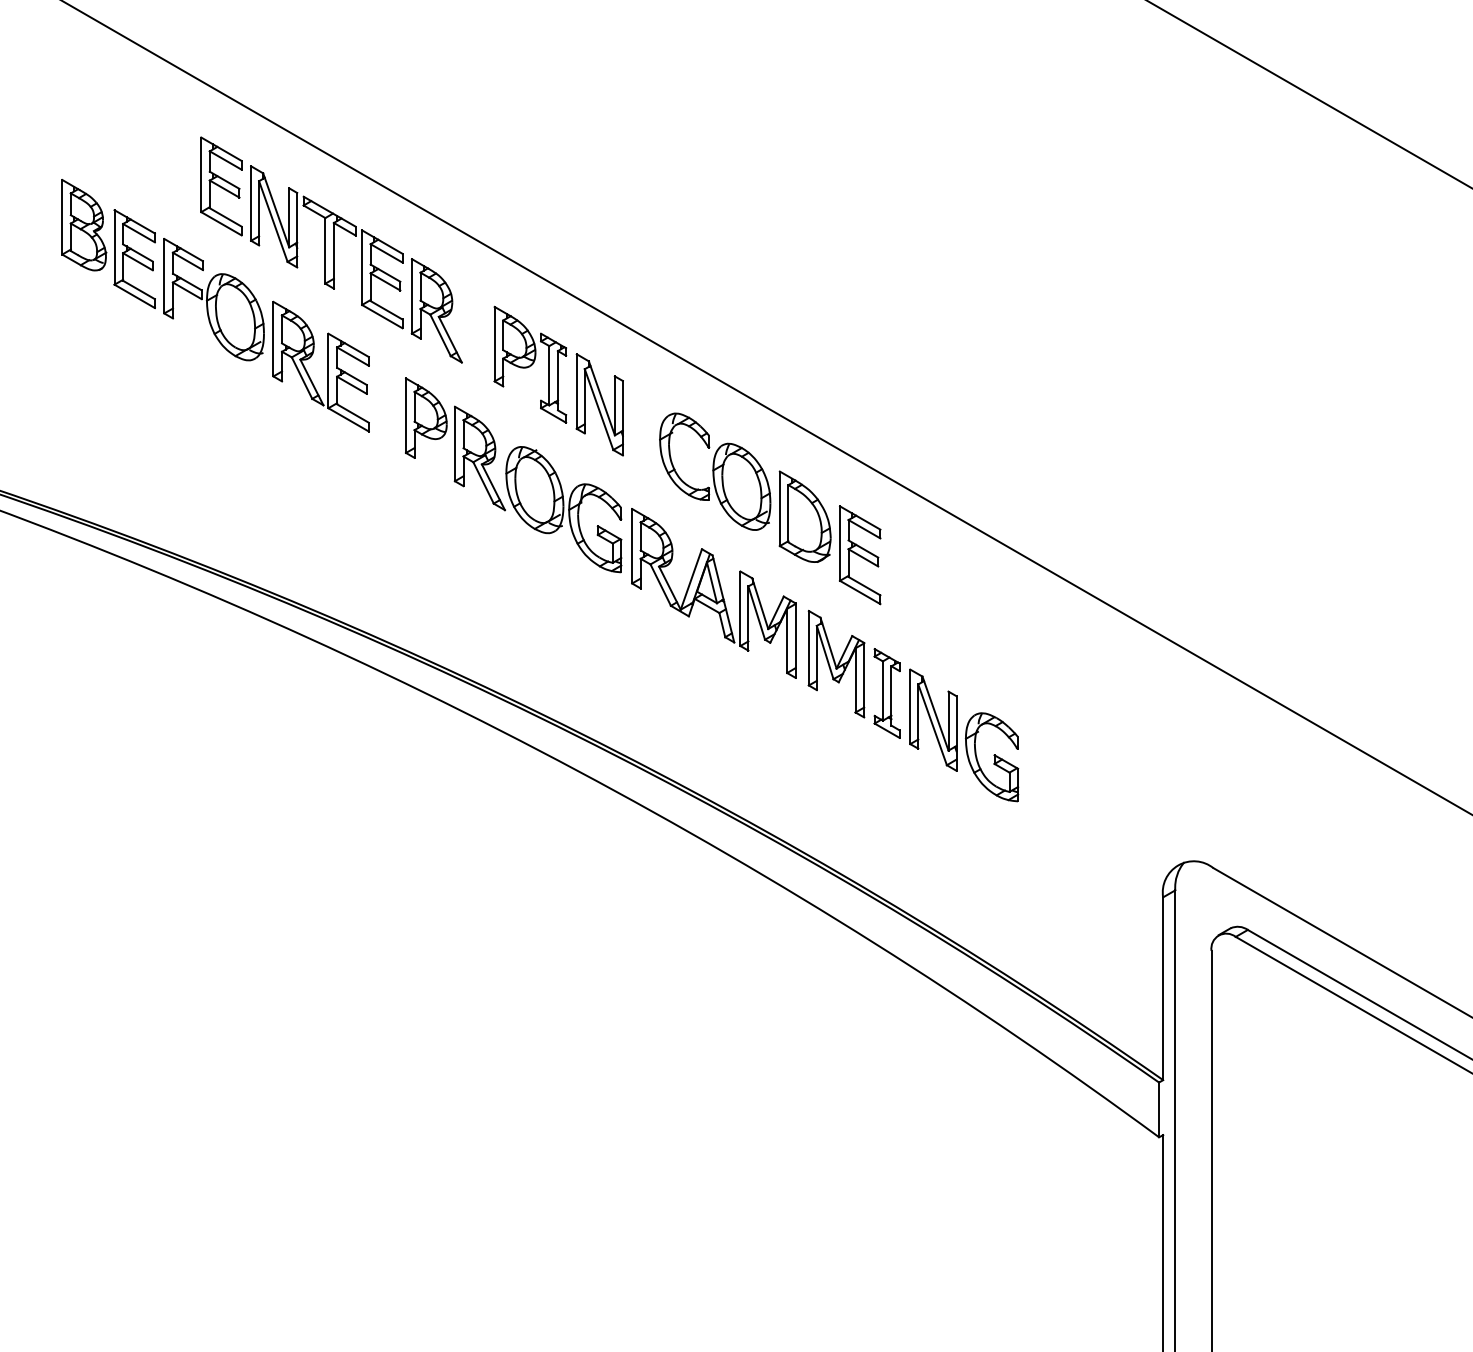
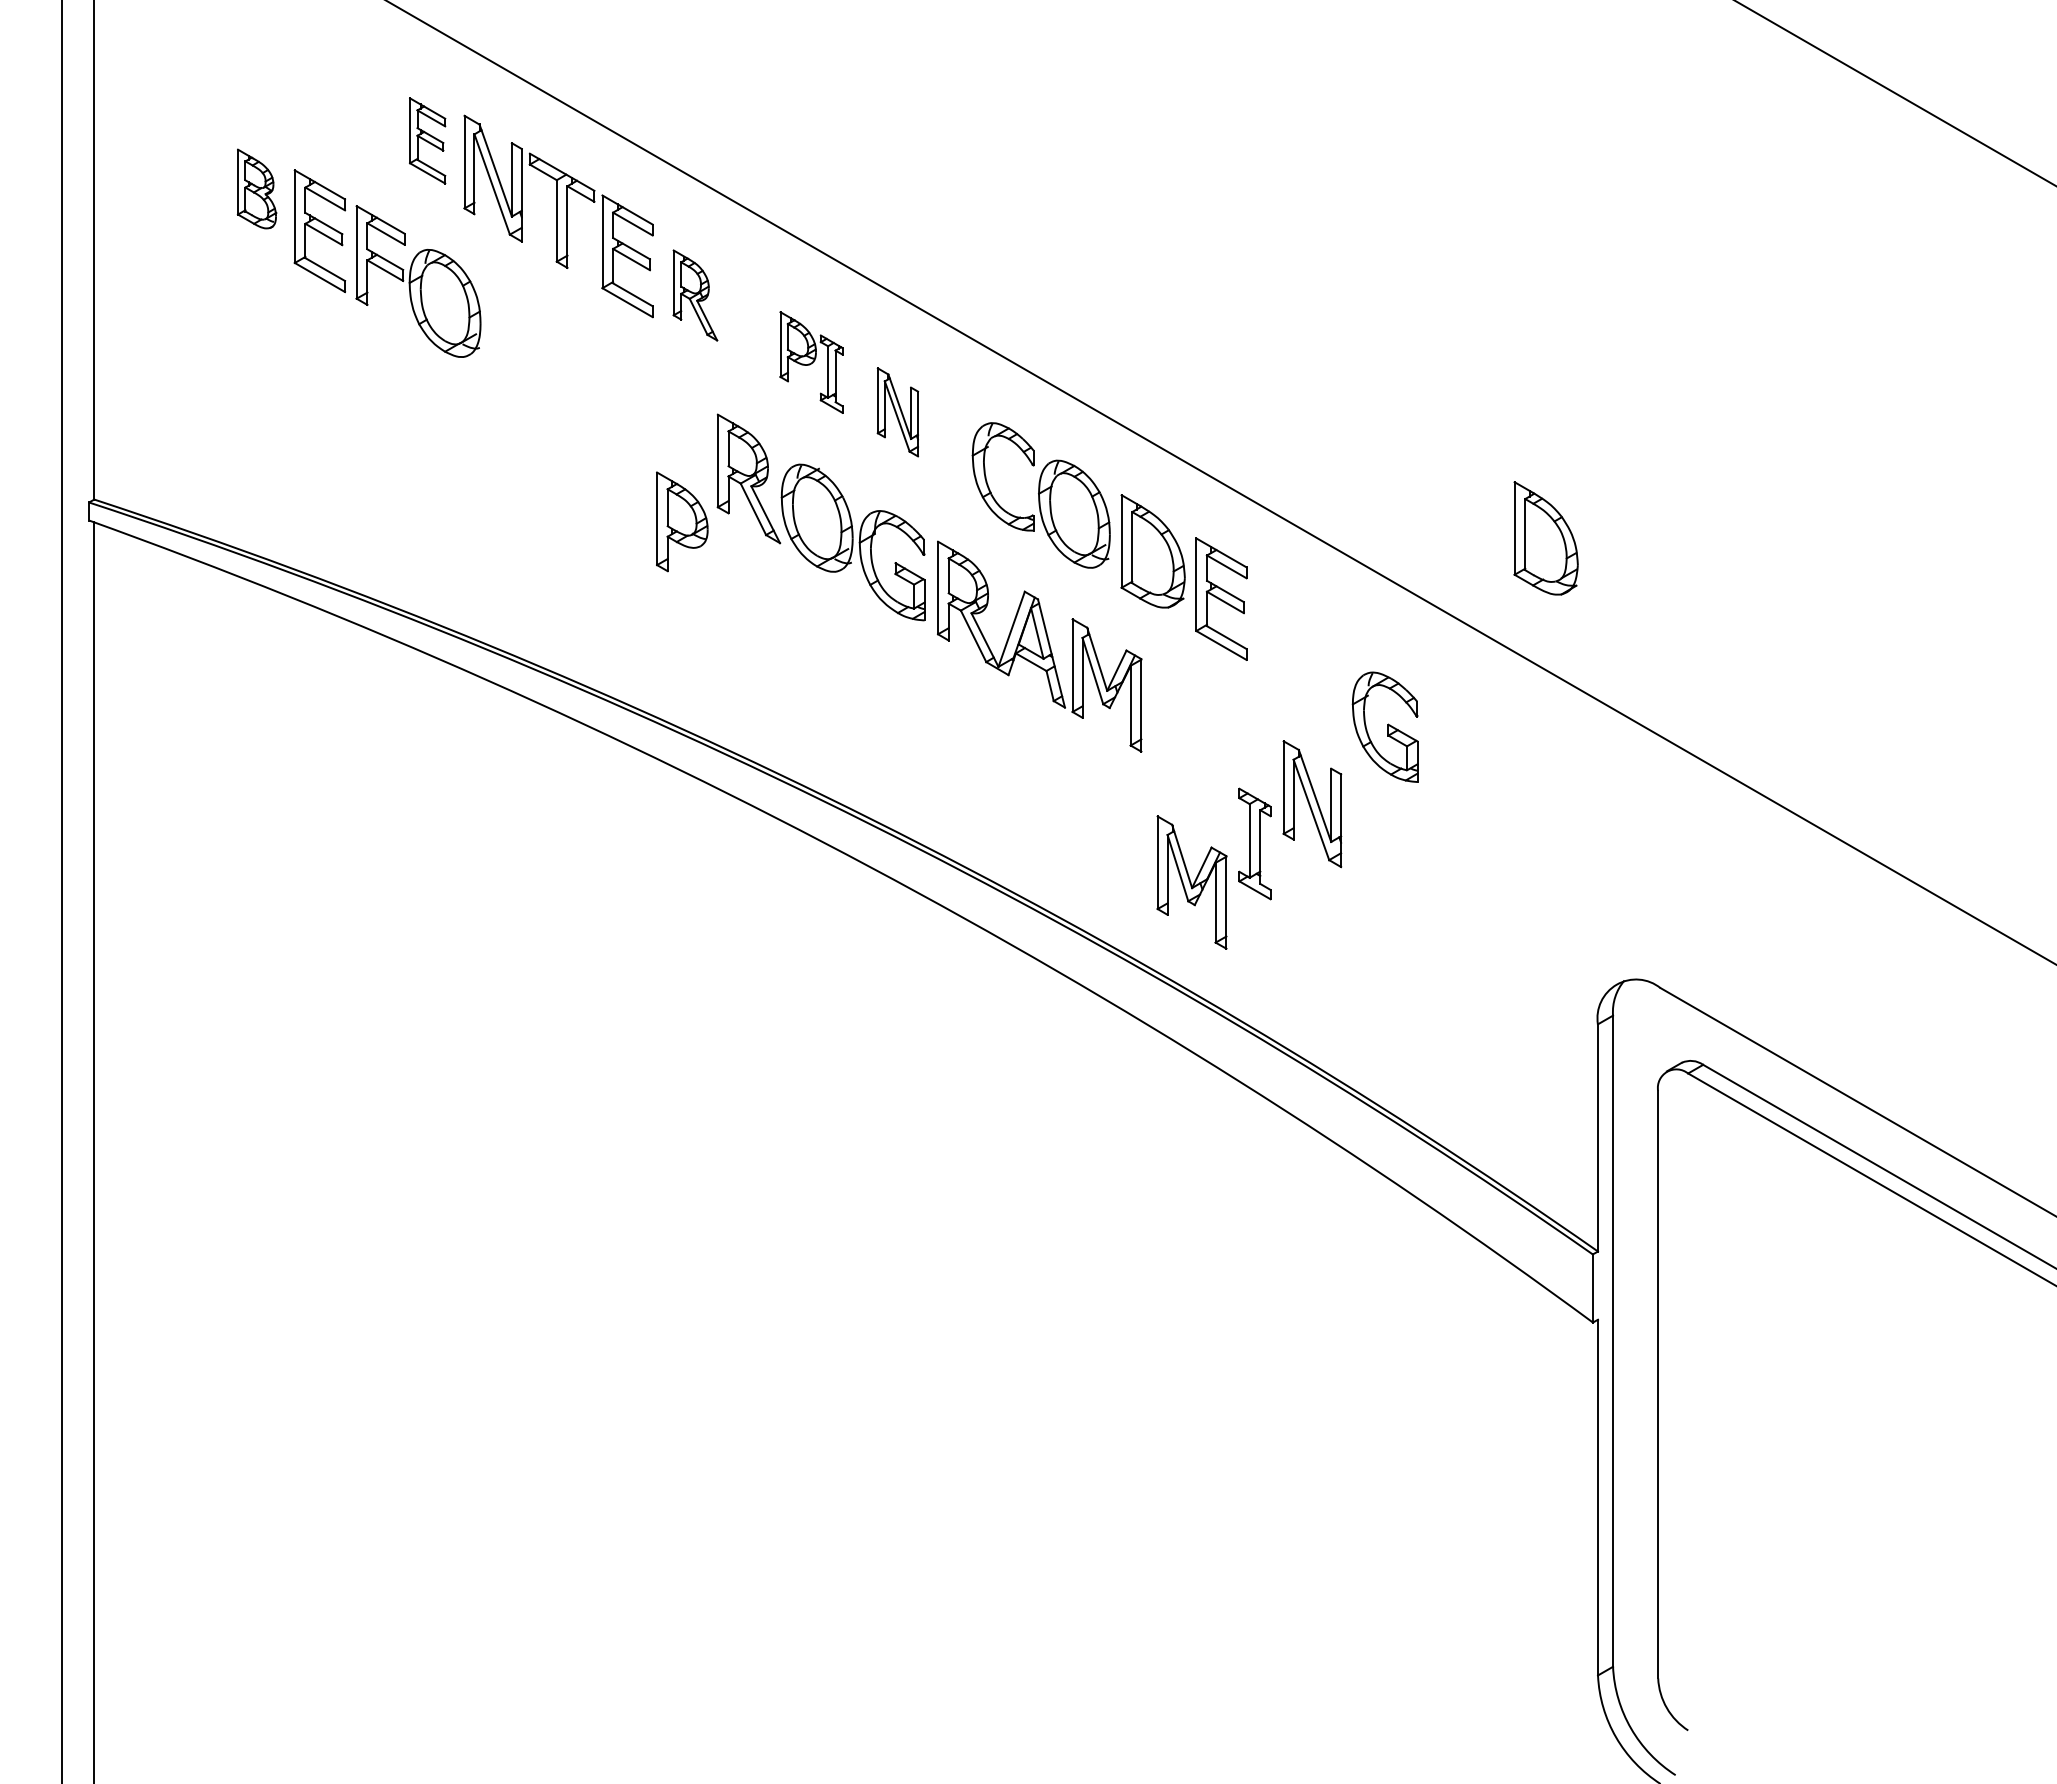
part: (221, 186) -> (427, 140), size x0.7
part: (83, 224) -> (256, 188), size x0.7
part: (436, 310) -> (695, 295), size x0.7
part: (530, 364) -> (811, 362), size x0.7
part: (328, 366) -> (560, 364), removed
part: (599, 405) -> (897, 412), size x0.7
part: (426, 417) -> (682, 521), moved
part: (1120, 506) -> (1545, 538), added
part: (836, 664) -> (1191, 882), moved
part: (886, 693) -> (1254, 843), moved
part: (991, 756) -> (1384, 726), moved

